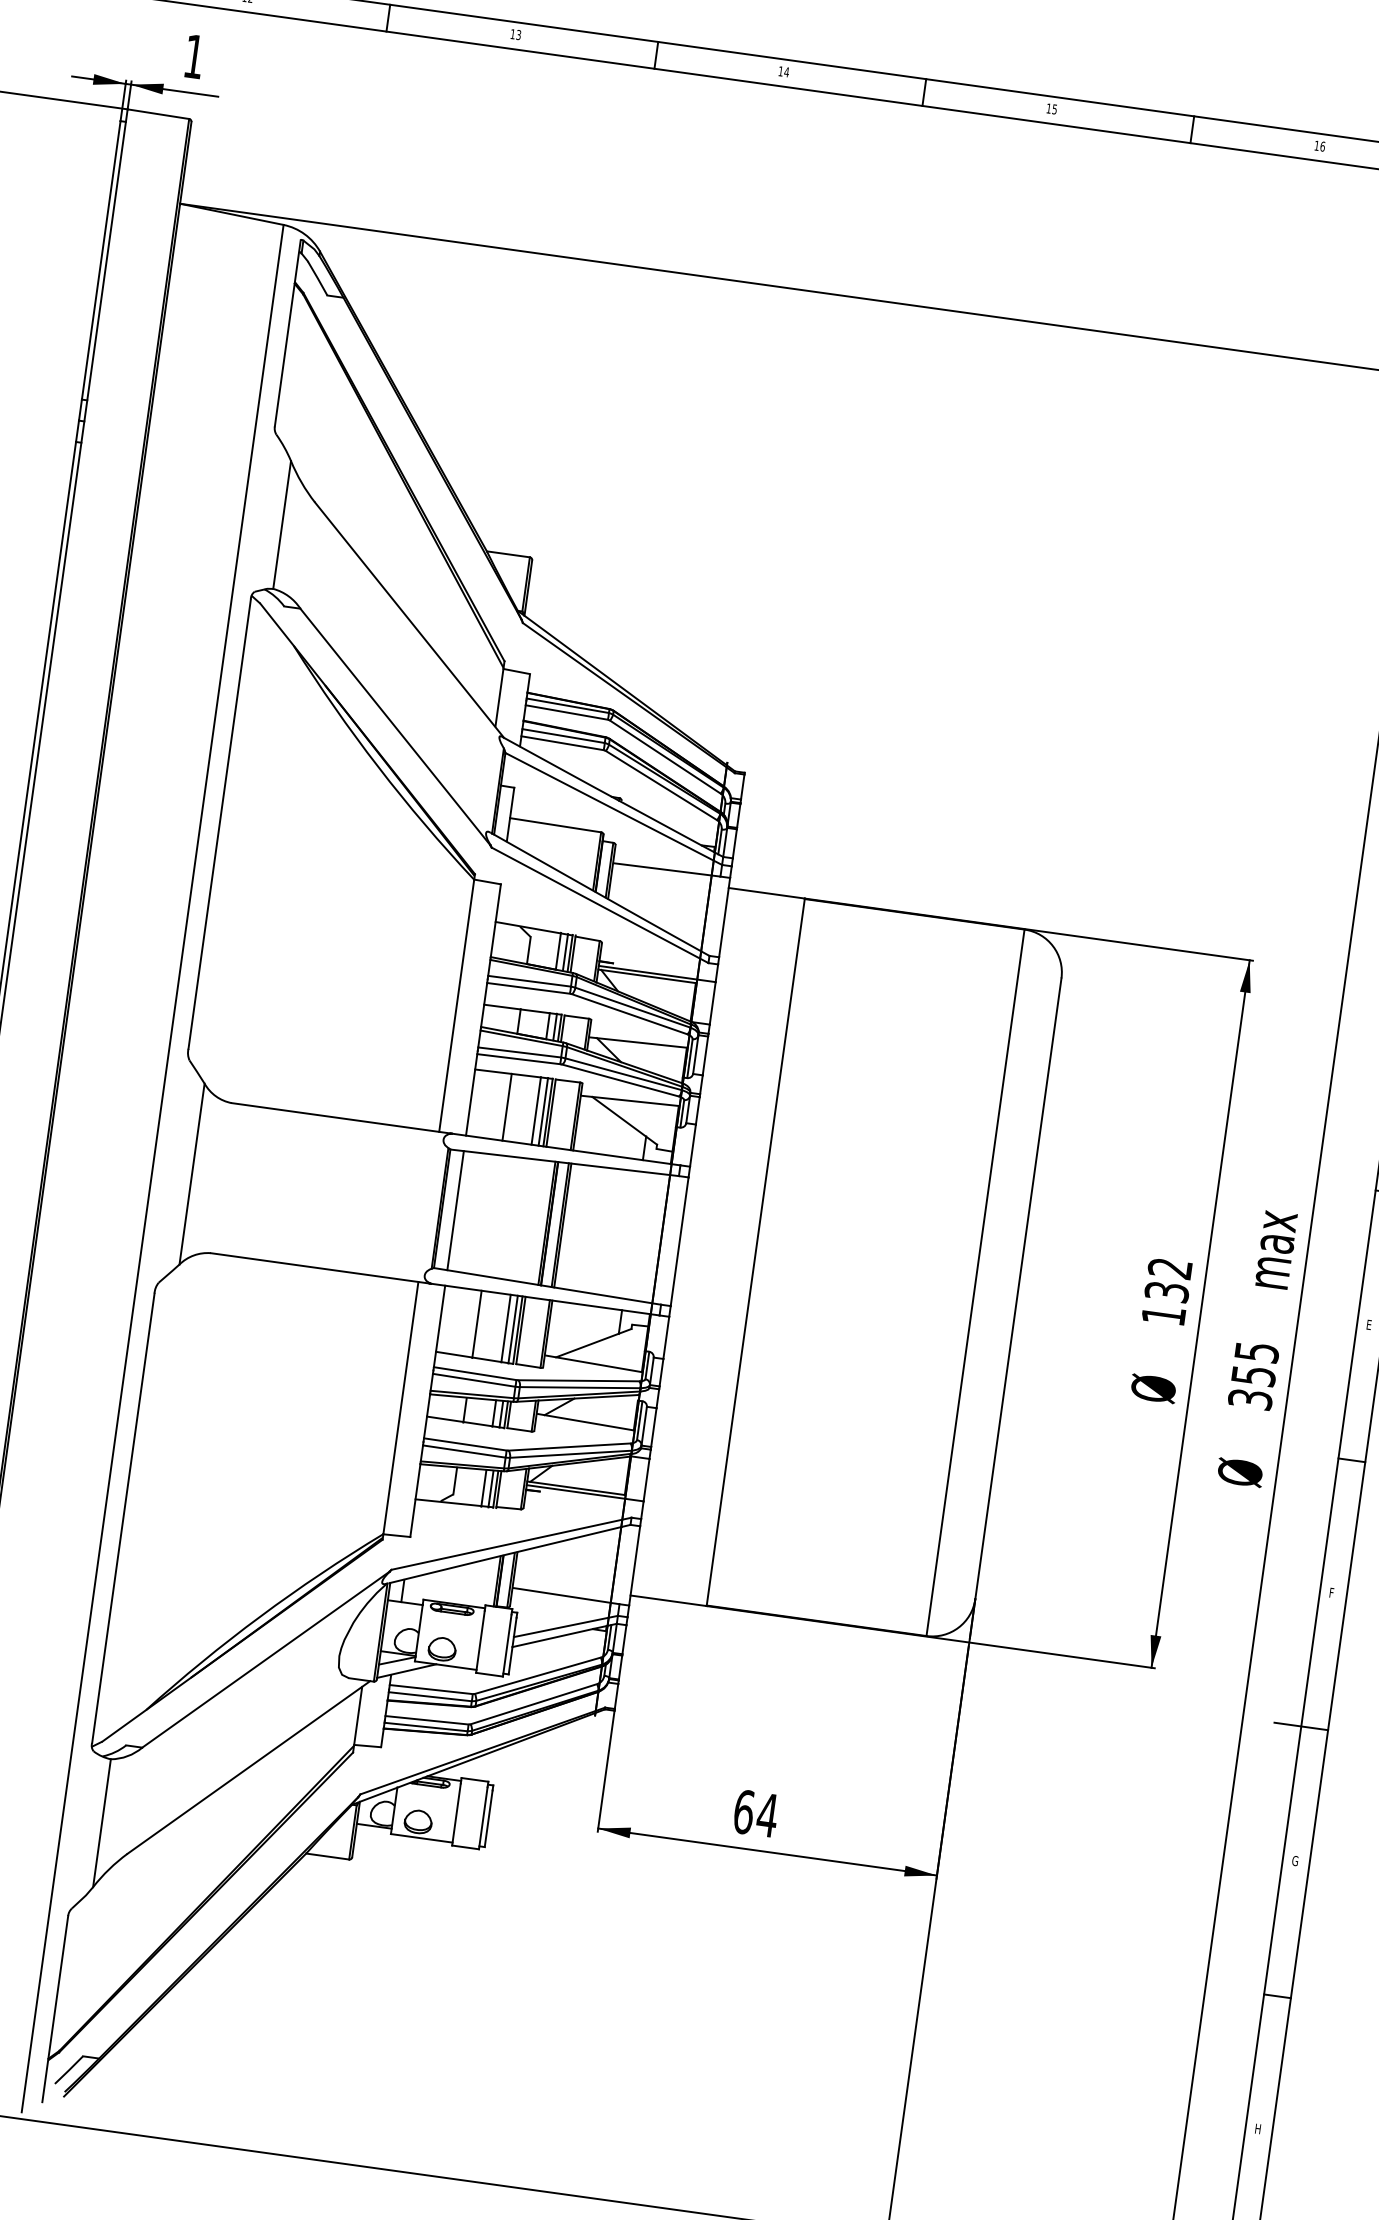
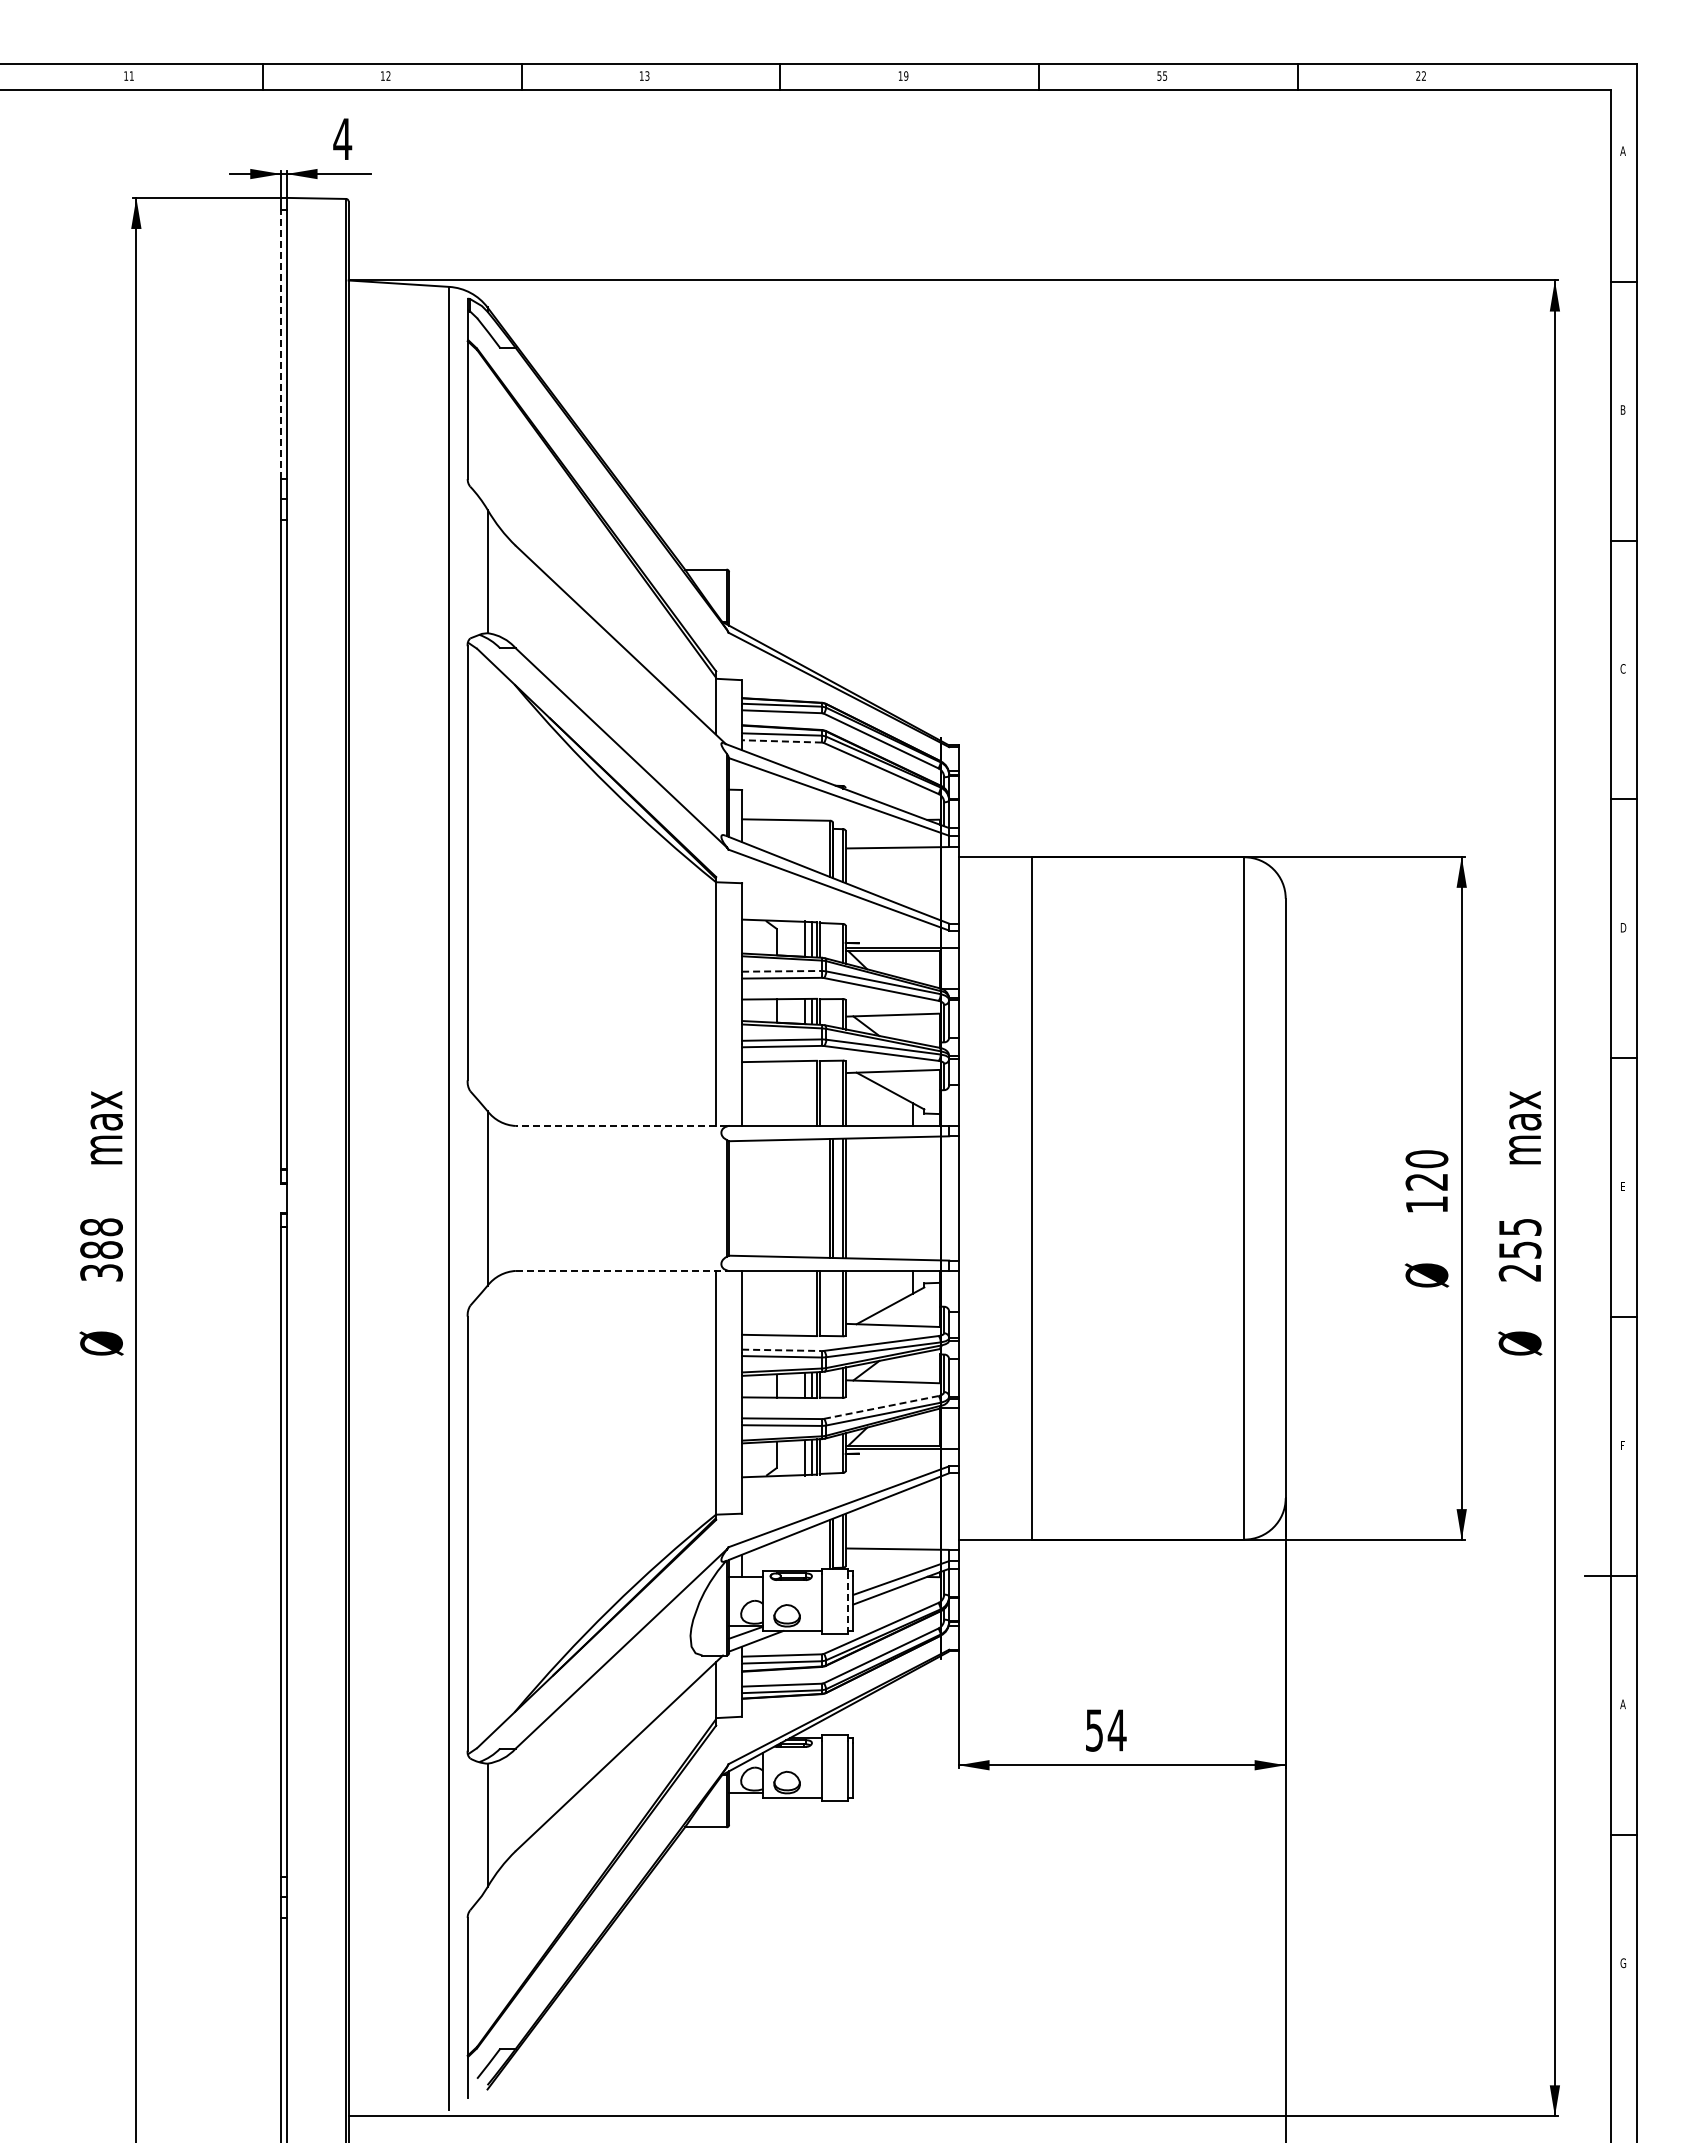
text: (194, 55) -> (342, 138), 1 -> 4
text: (787, 71) -> (906, 75), 14 -> 19
text: (1049, 108) -> (1159, 75), 15 -> 55
text: (1320, 145) -> (1421, 75), 16 -> 22
line: (101, 260) -> (281, 344), solid -> dashed
line: (563, 743) -> (782, 741), solid -> dashed
line: (528, 981) -> (781, 971), solid -> dashed
line: (507, 1107) -> (777, 1093), removed
line: (536, 1110) -> (805, 1092), removed
line: (543, 1111) -> (812, 1092), removed
line: (341, 1117) -> (621, 1125), solid -> dashed
line: (456, 1209) -> (742, 1197), removed
line: (320, 1267) -> (621, 1270), solid -> dashed
text: (1168, 1280) -> (1426, 1170), 132 -> 120
line: (477, 1323) -> (777, 1302), removed
line: (506, 1328) -> (805, 1303), removed
line: (513, 1329) -> (812, 1303), removed
line: (475, 1373) -> (782, 1350), solid -> dashed
text: (1250, 1399) -> (1520, 1272), 355 -> 255
line: (569, 1447) -> (881, 1407), solid -> dashed
line: (507, 1645) -> (848, 1603), solid -> dashed
text: (744, 1812) -> (1094, 1730), 64 -> 54
text: (1295, 1861) -> (1623, 1704), G -> A
text: (1258, 2129) -> (1623, 1963), H -> G

